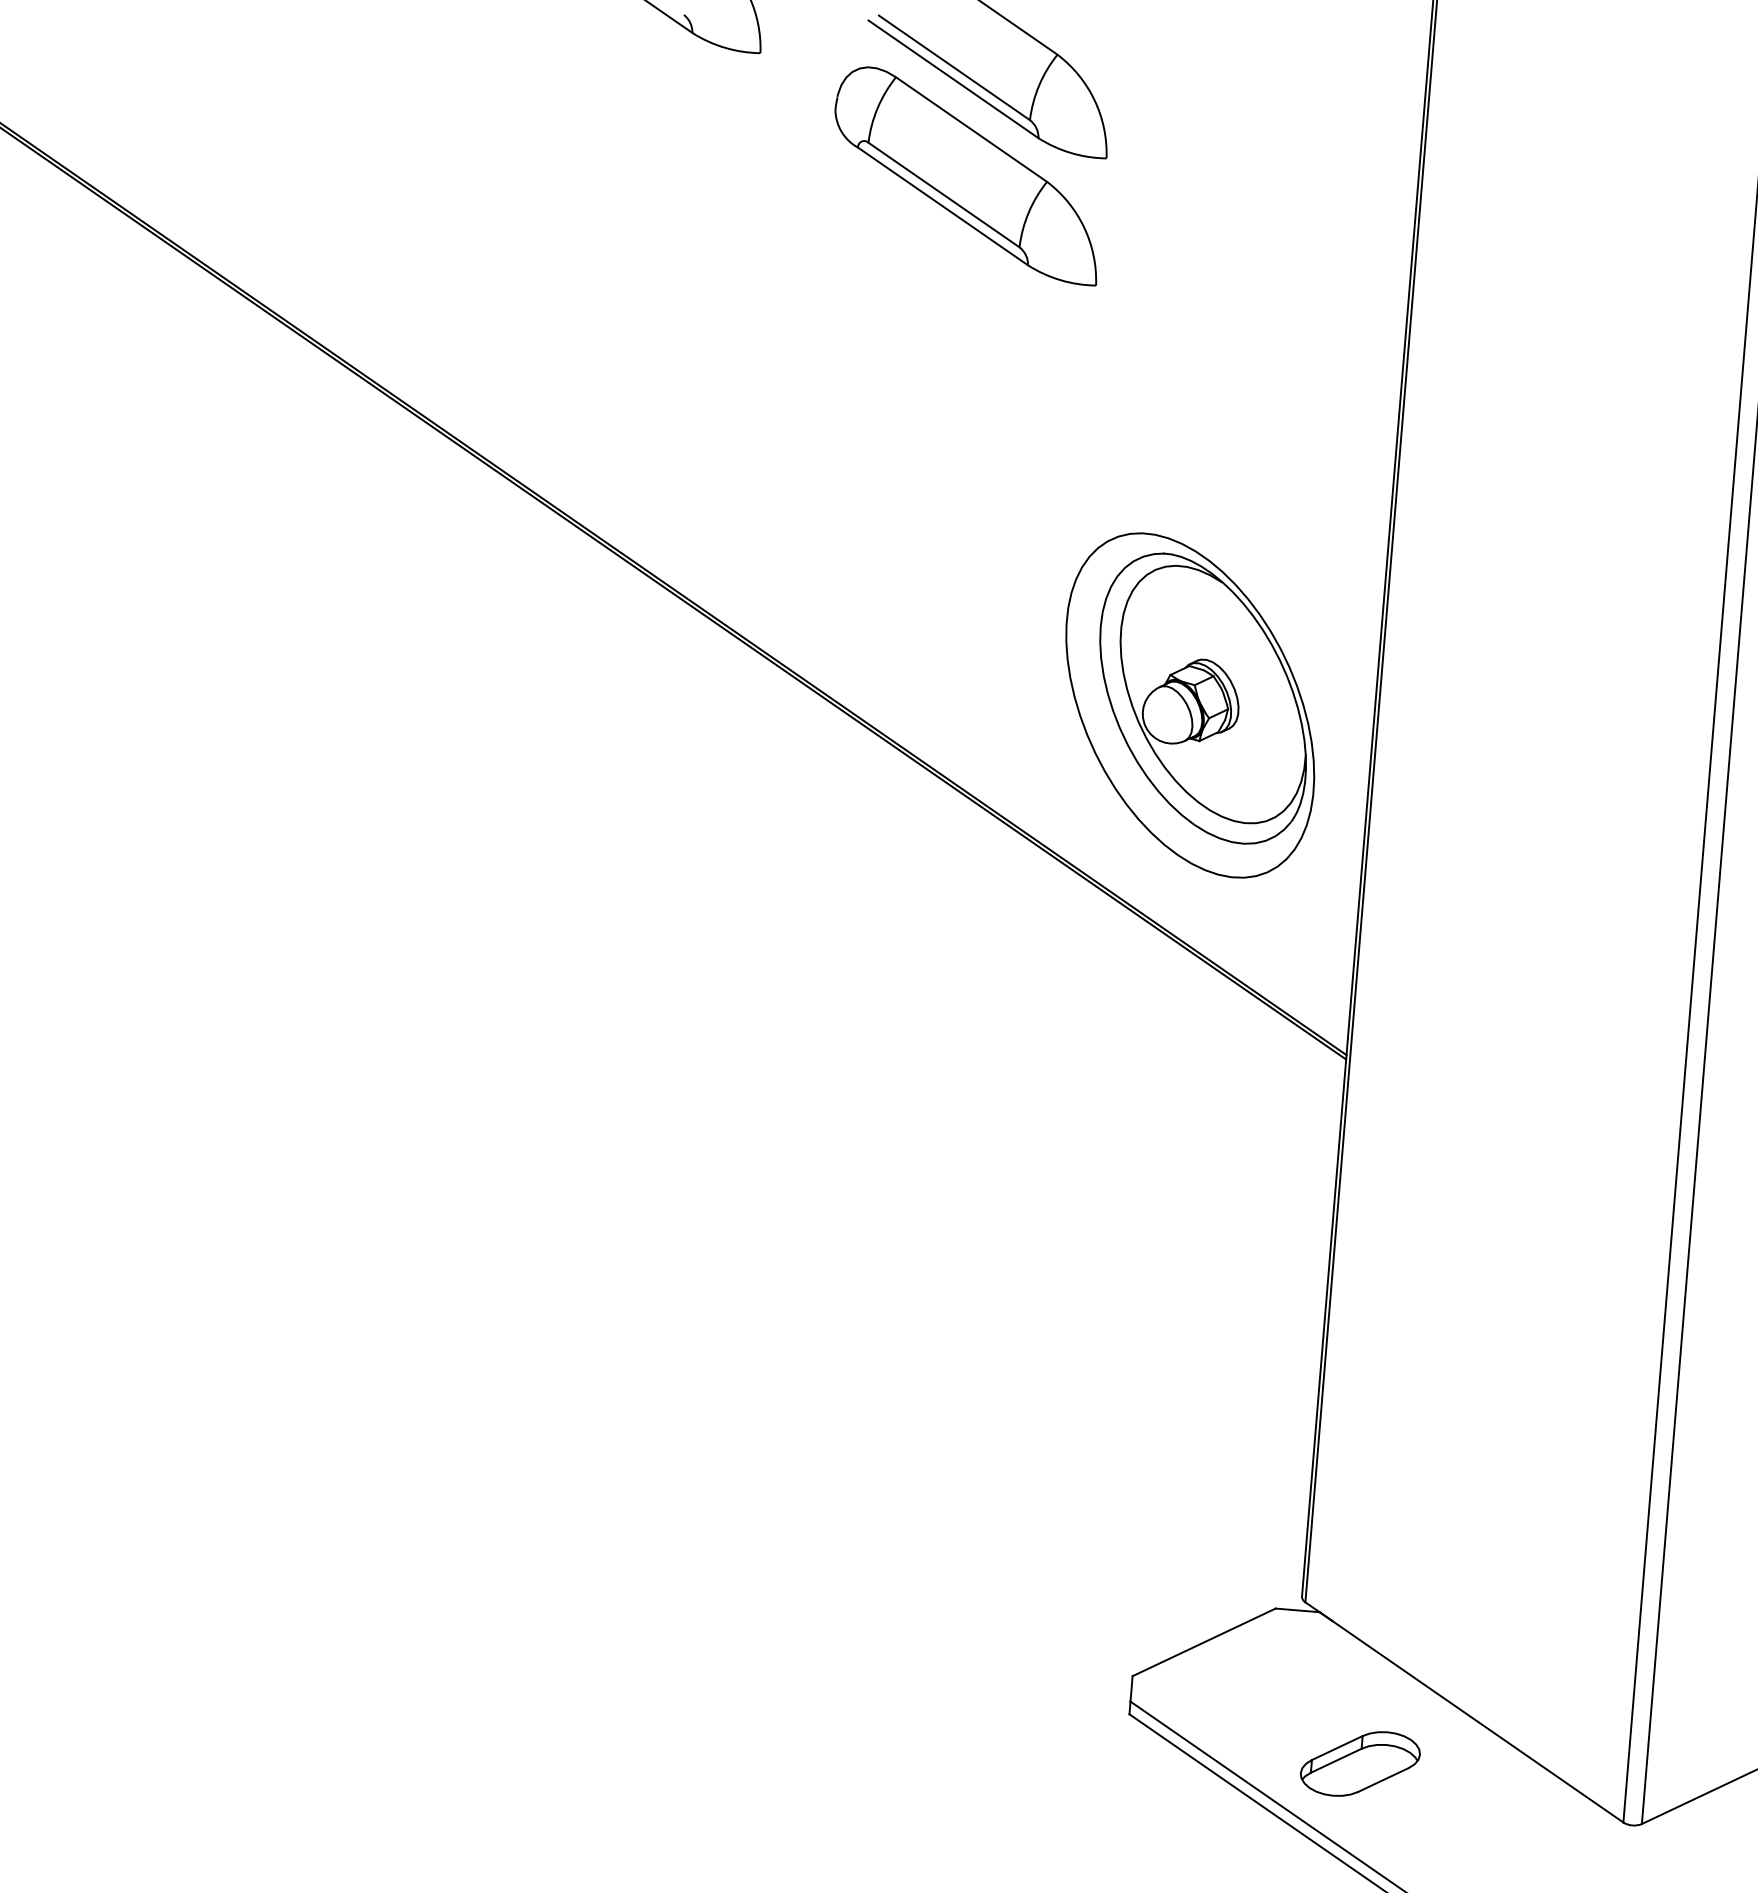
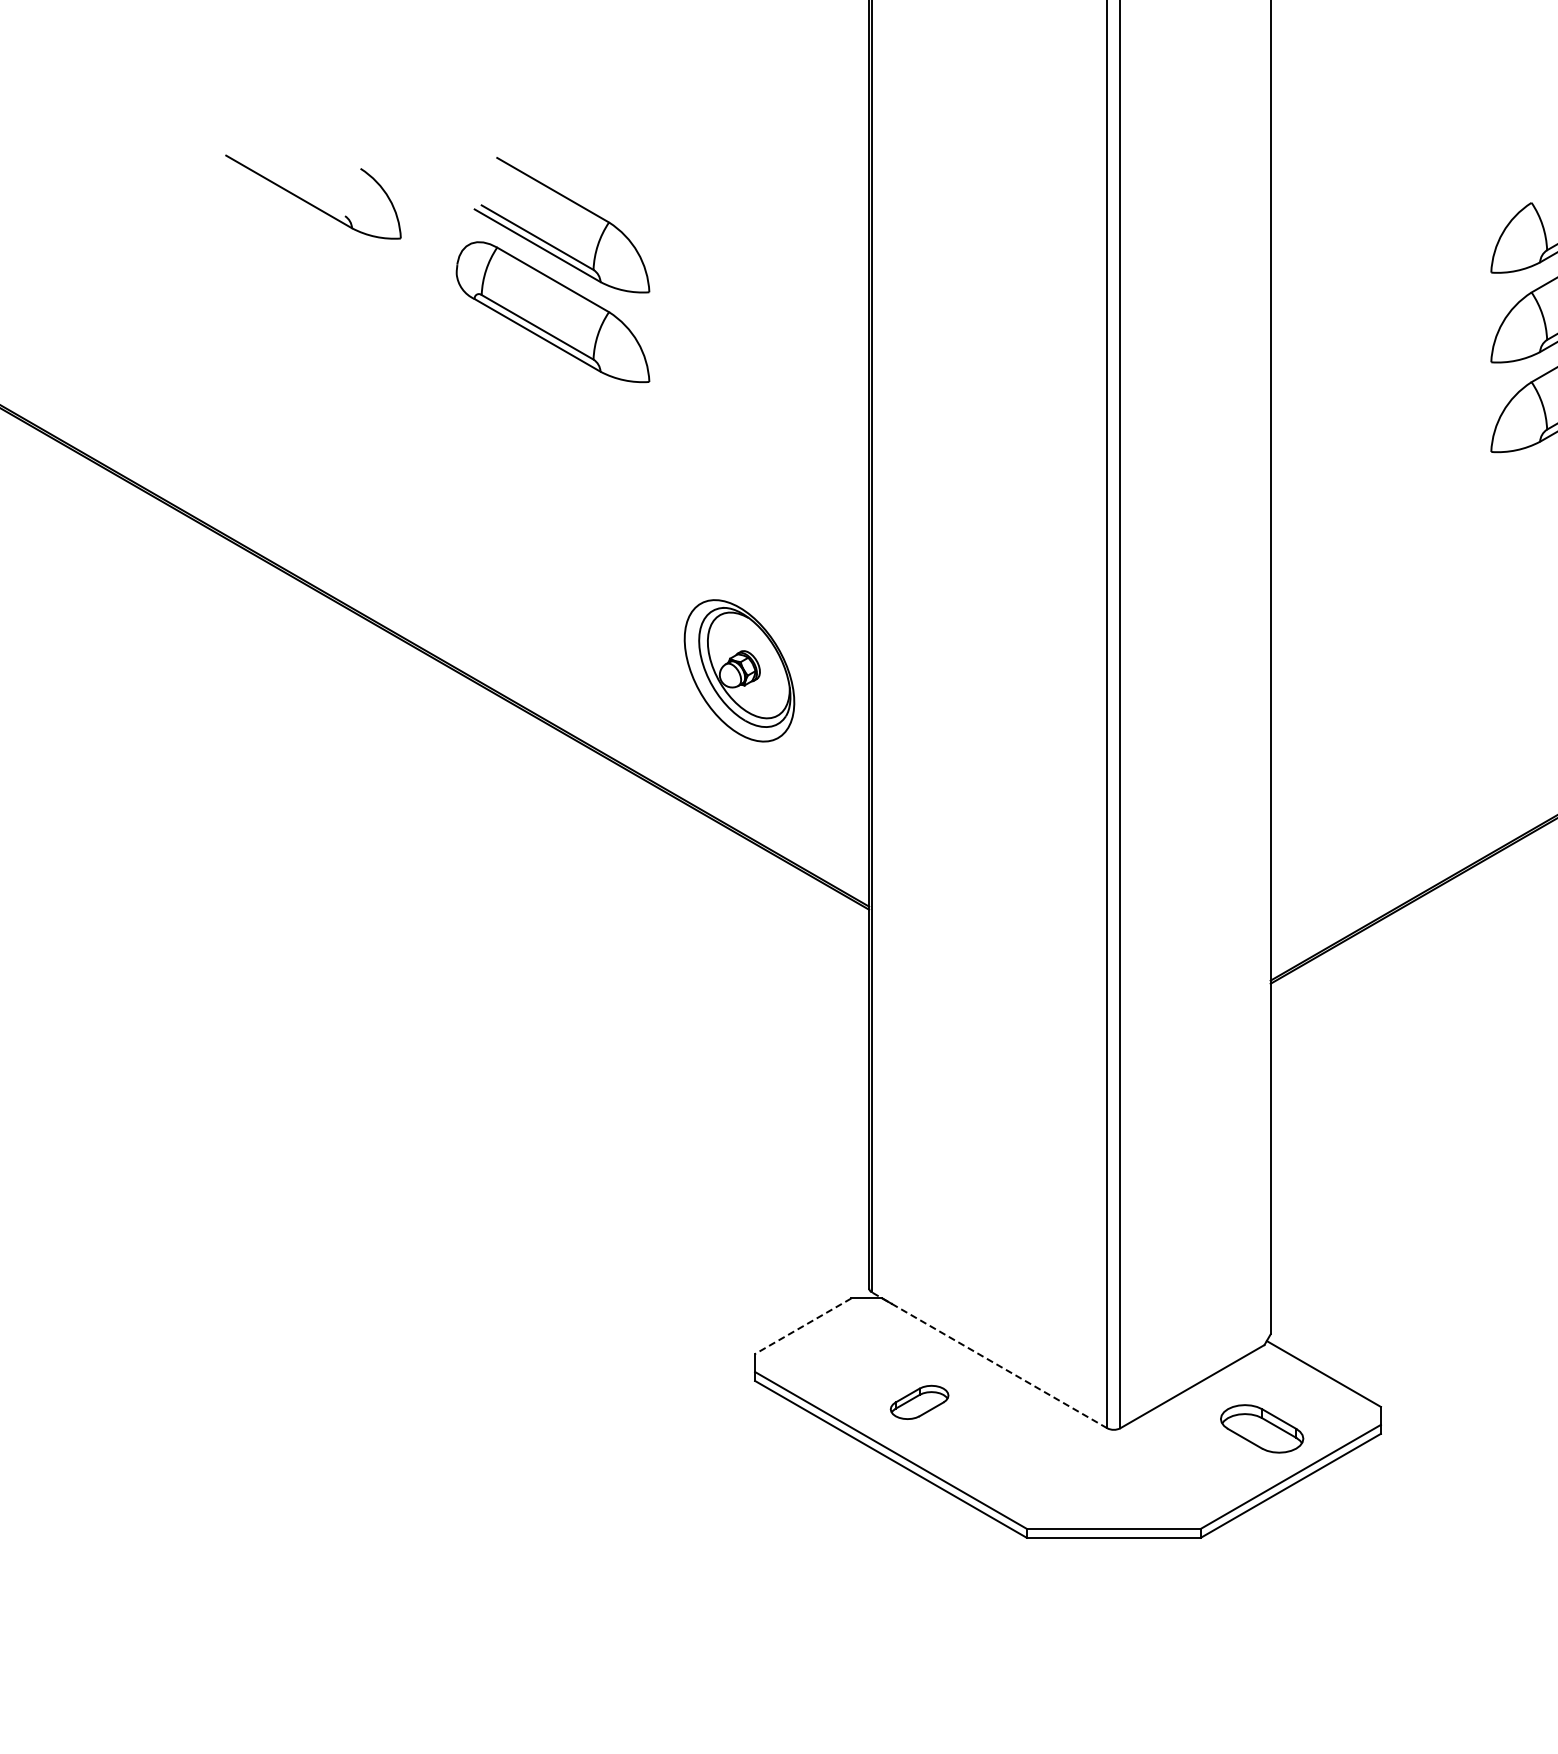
part: (1190, 705) -> (739, 670), size x0.6
line: (1204, 1642) -> (803, 1326), solid -> dashed
line: (1464, 1712) -> (989, 1360), solid -> dashed
part: (1360, 1764) -> (919, 1402), size x0.7

